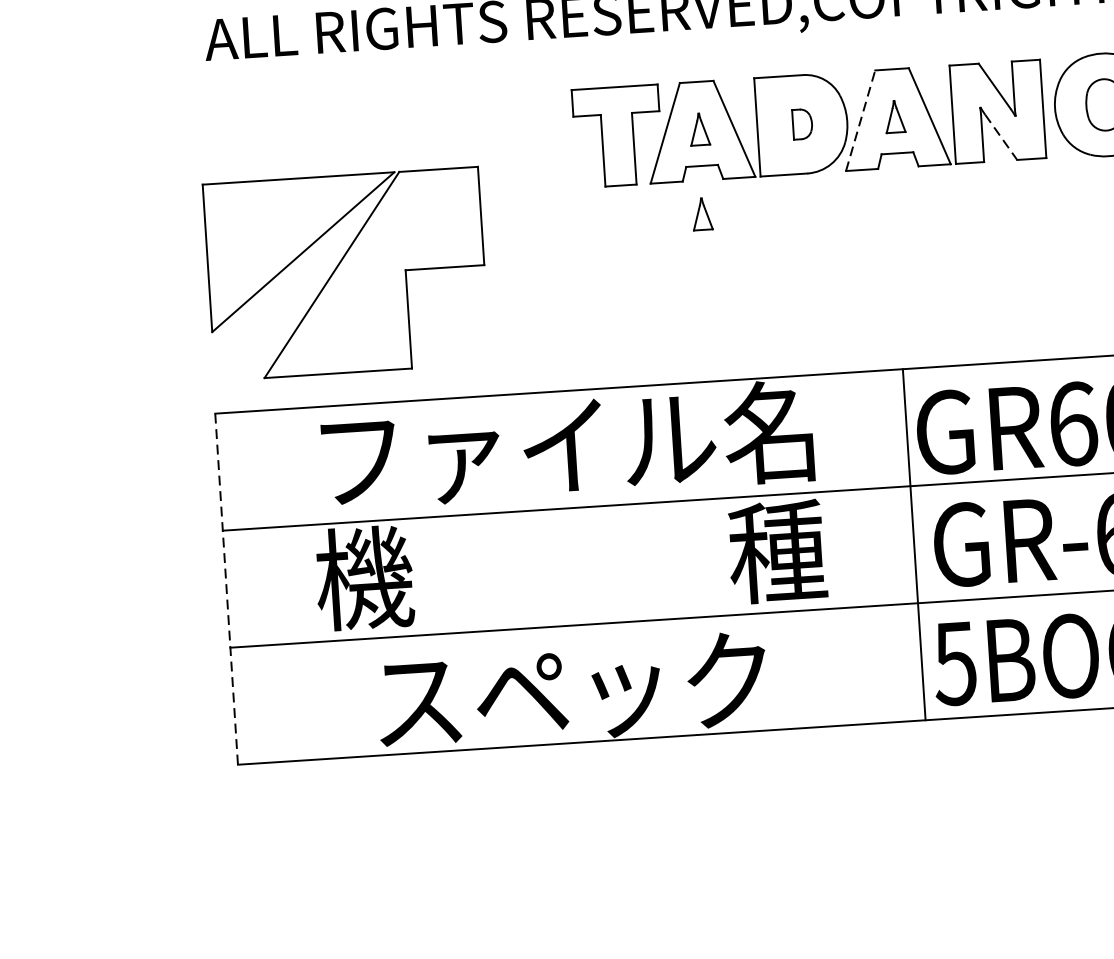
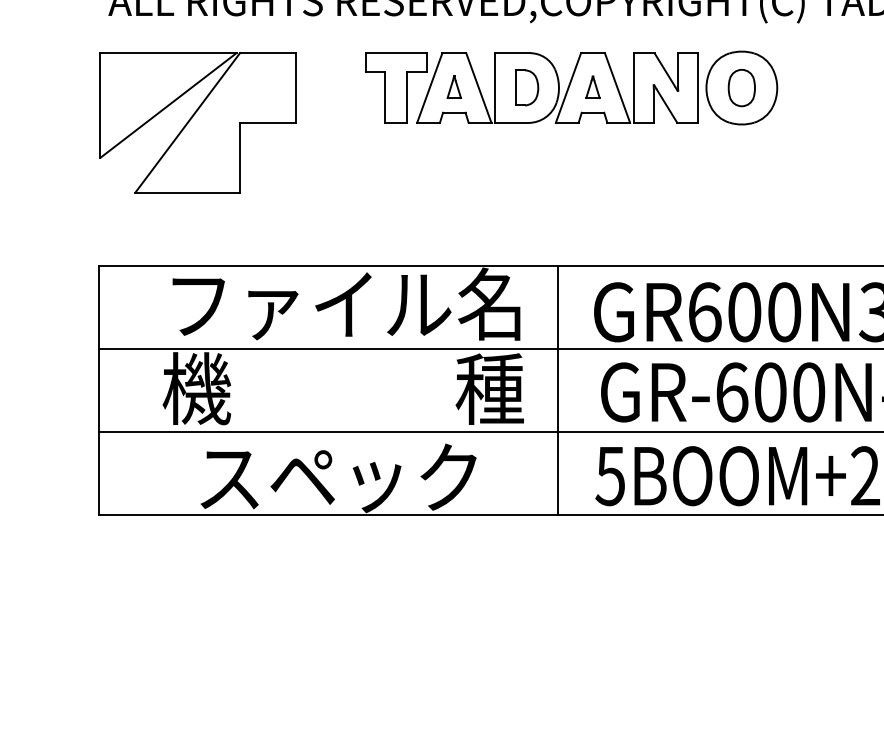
line: (860, 119) -> (568, 87), dashed -> solid
part: (802, 123) -> (527, 87), size x1.67
line: (1001, 137) -> (667, 106), dashed -> solid
part: (701, 213) -> (451, 146), removed
part: (345, 273) -> (197, 122), moved
line: (913, 543) -> (557, 389), moved
line: (226, 589) -> (98, 390), dashed -> solid

